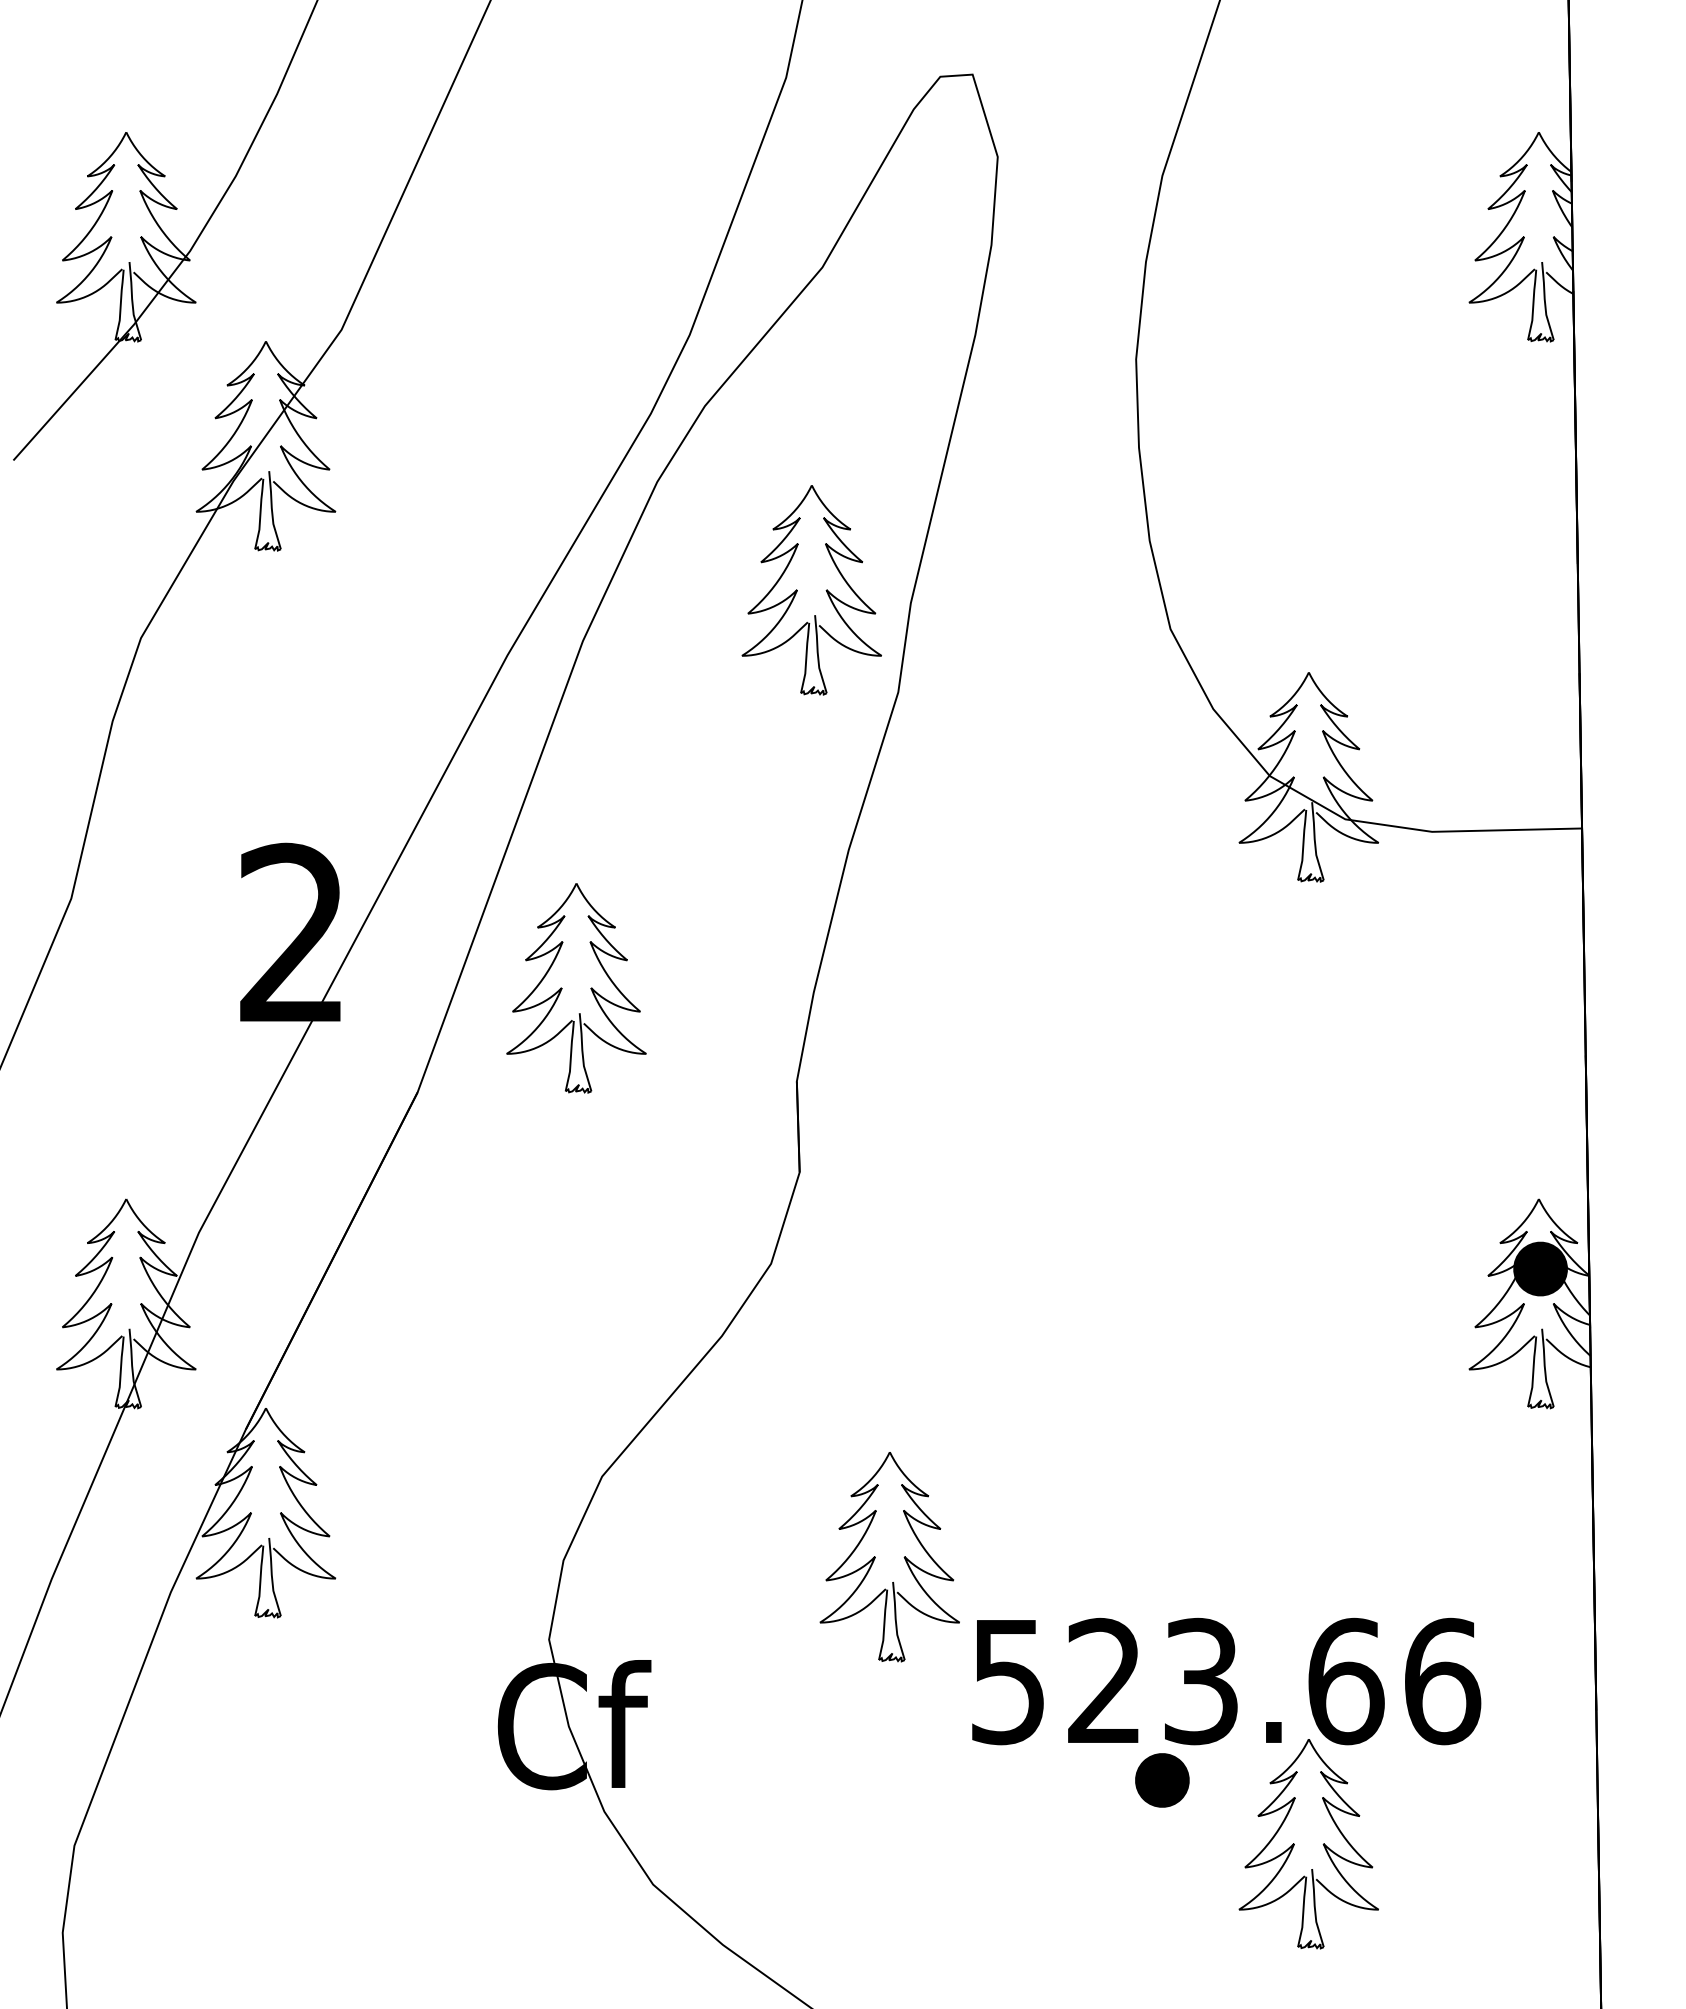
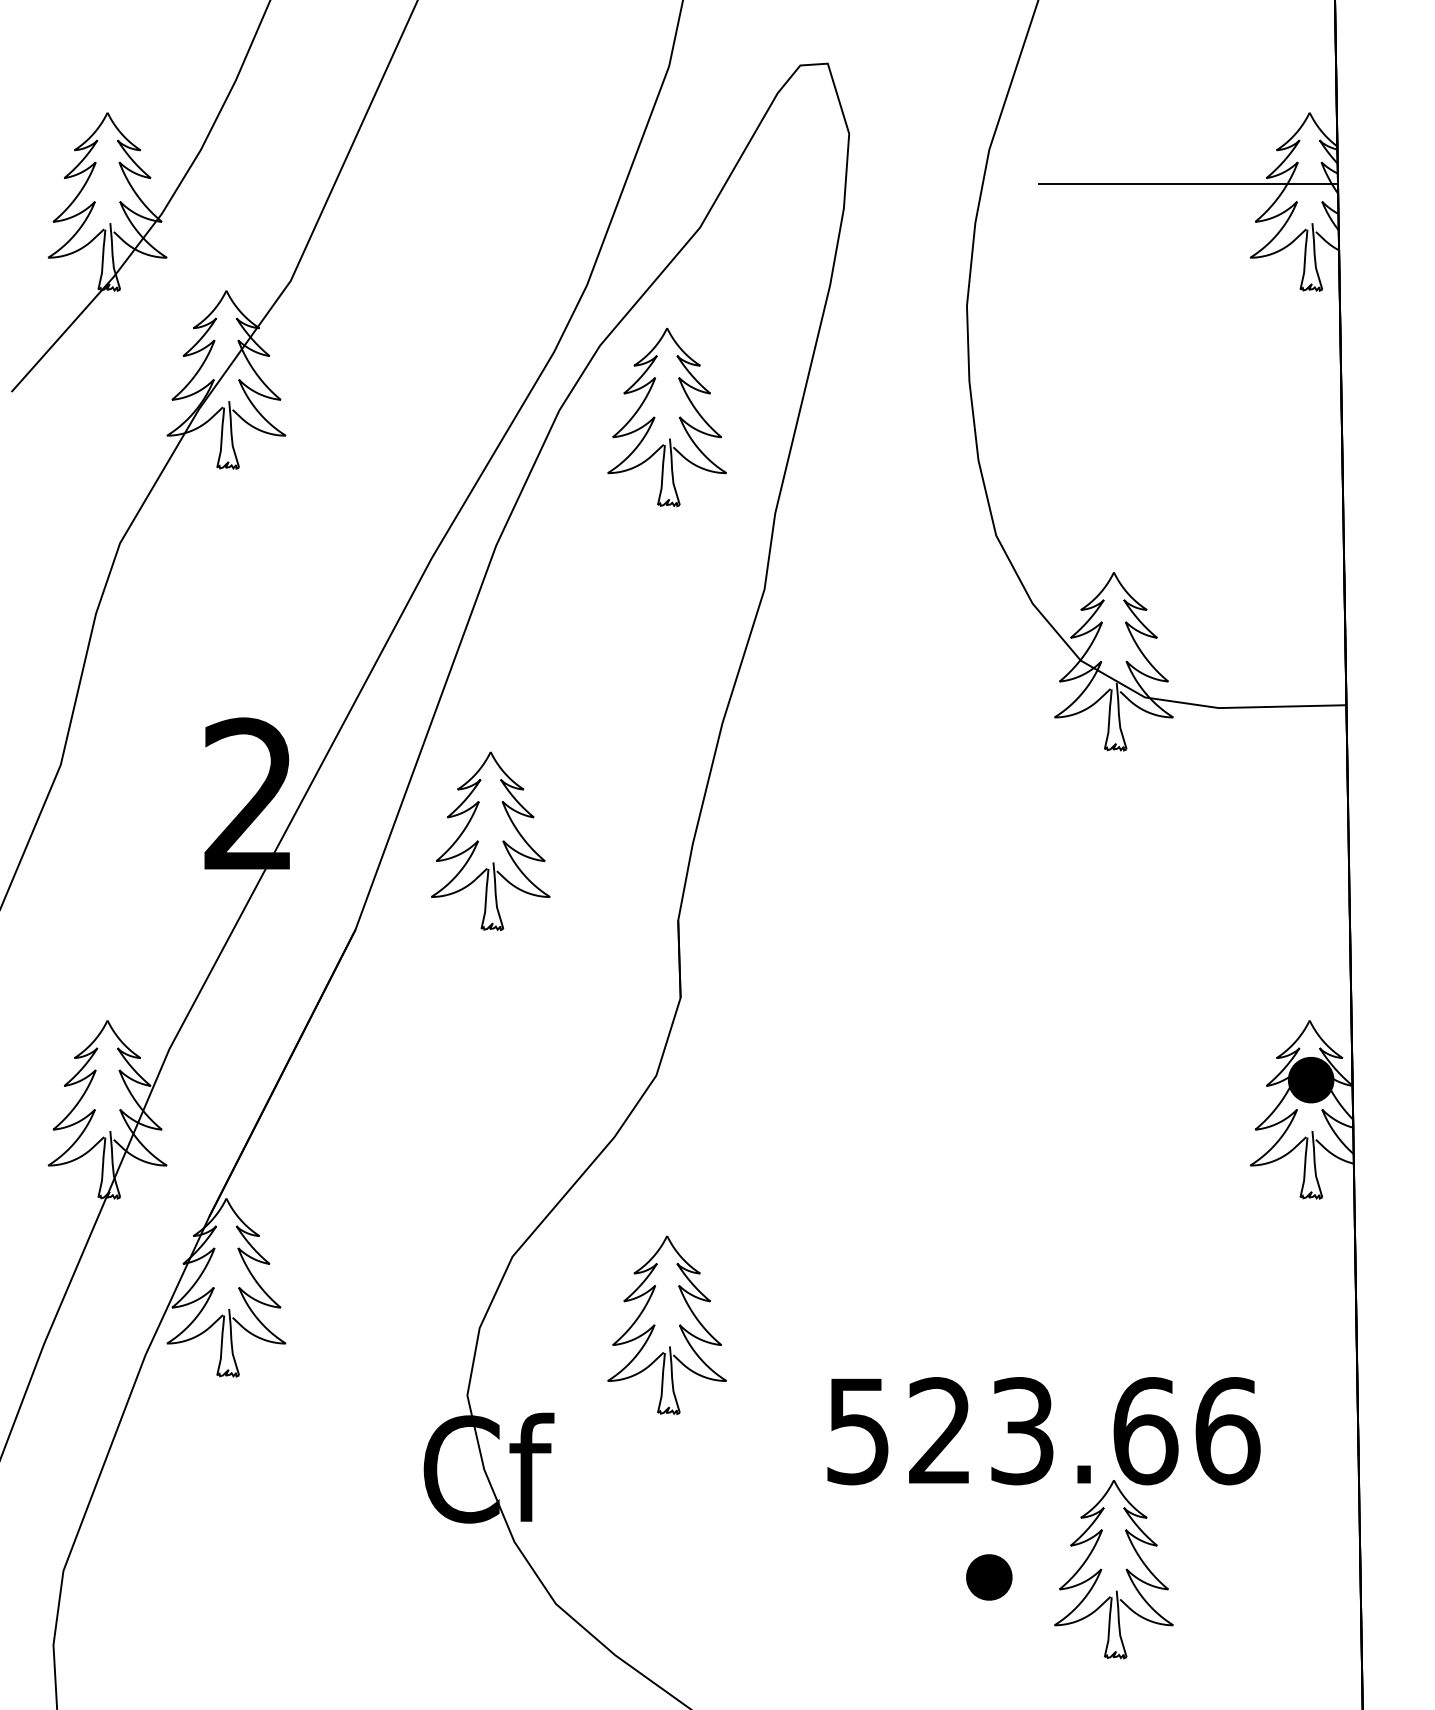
line: (1396, 216) -> (1188, 184), added
part: (811, 590) -> (666, 417), moved
part: (875, 1557) -> (654, 1325), moved
part: (1162, 1780) -> (989, 1577), moved

